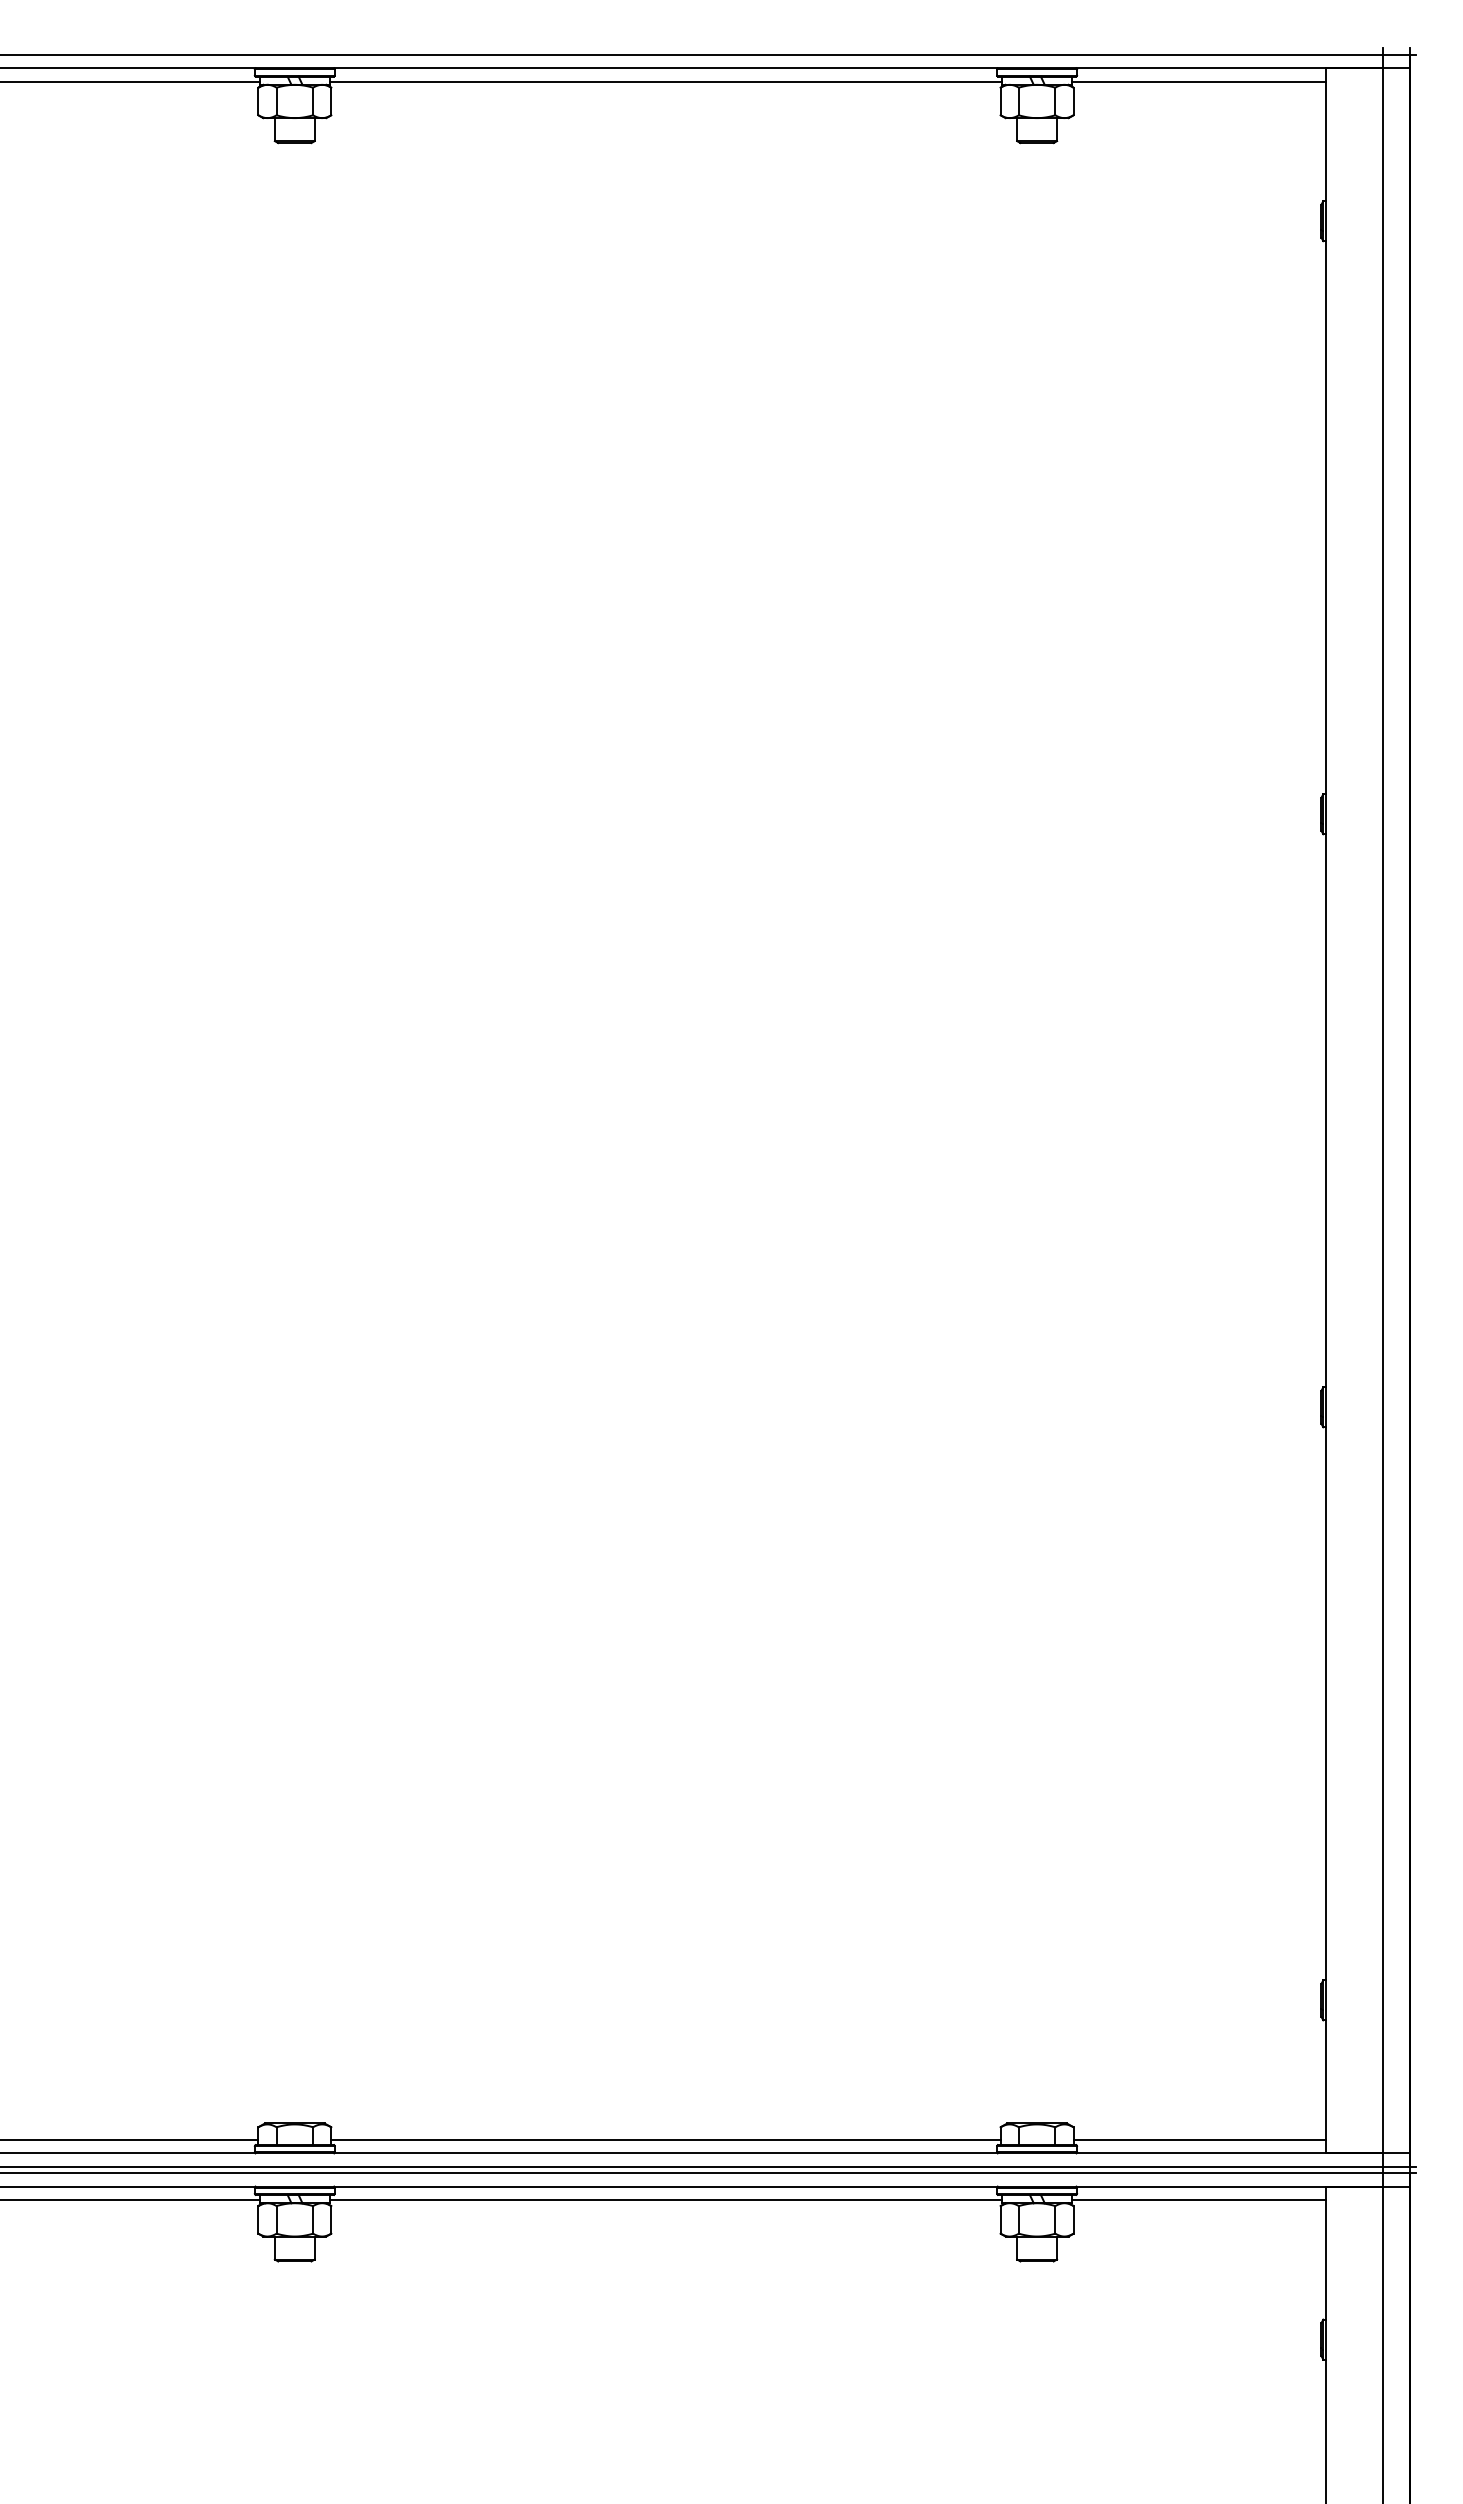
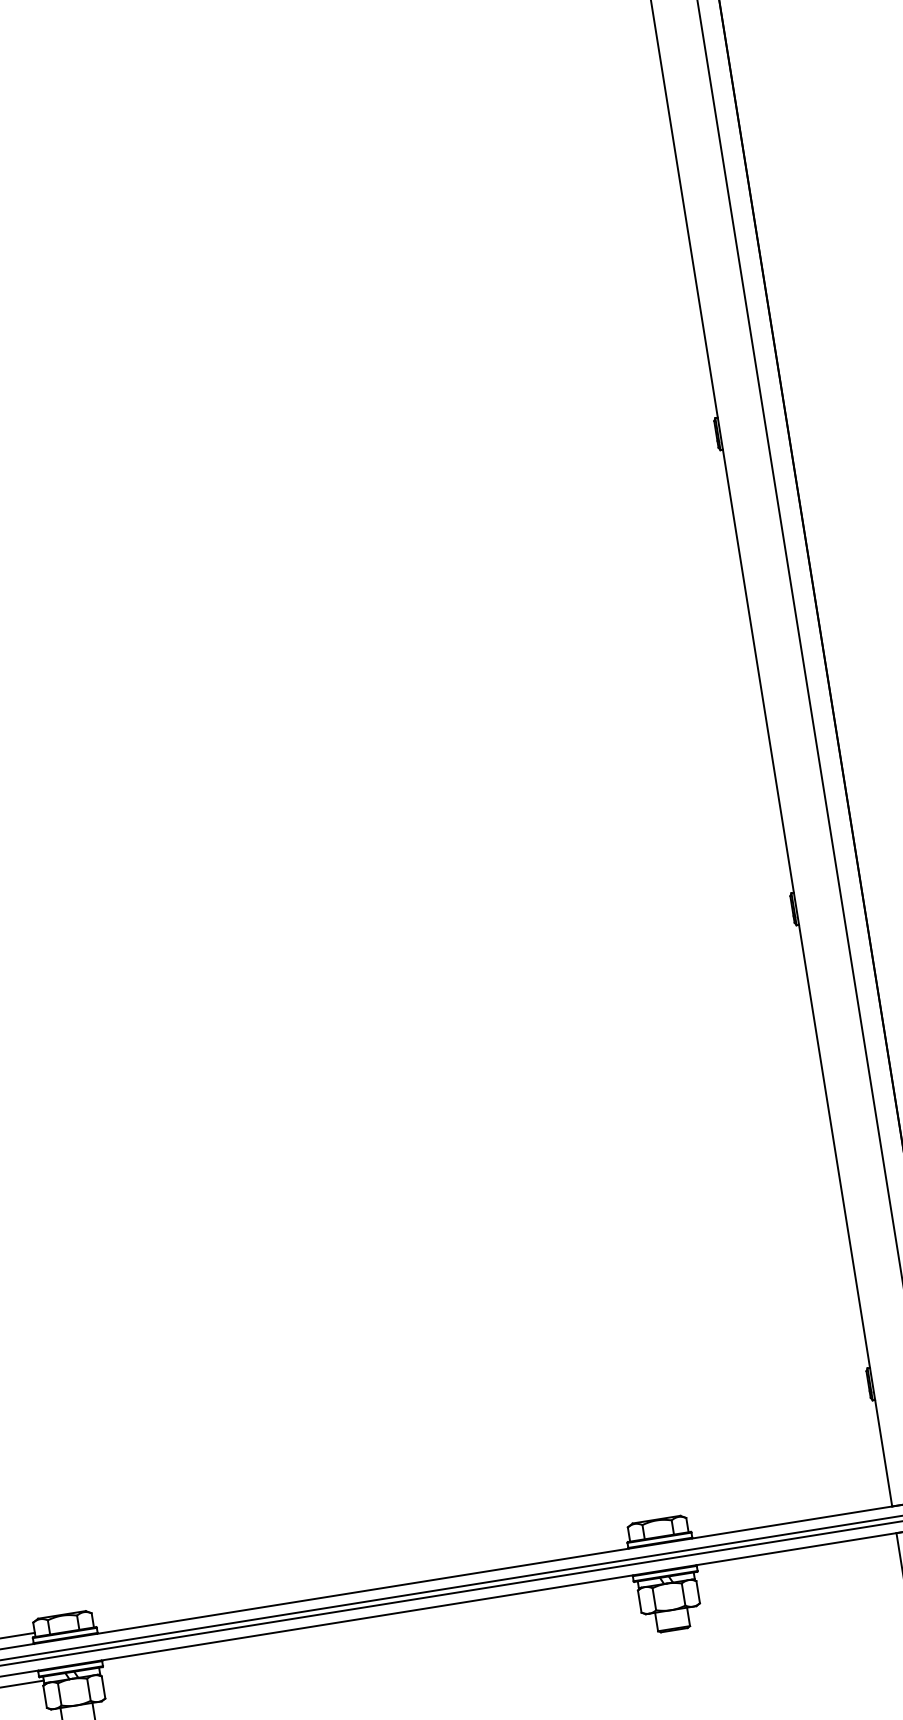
line: (665, 2140) -> (361, 1581), removed
line: (1199, 2140) -> (788, 1512), removed
line: (665, 2199) -> (368, 1628), removed
line: (1199, 2199) -> (796, 1559), removed

